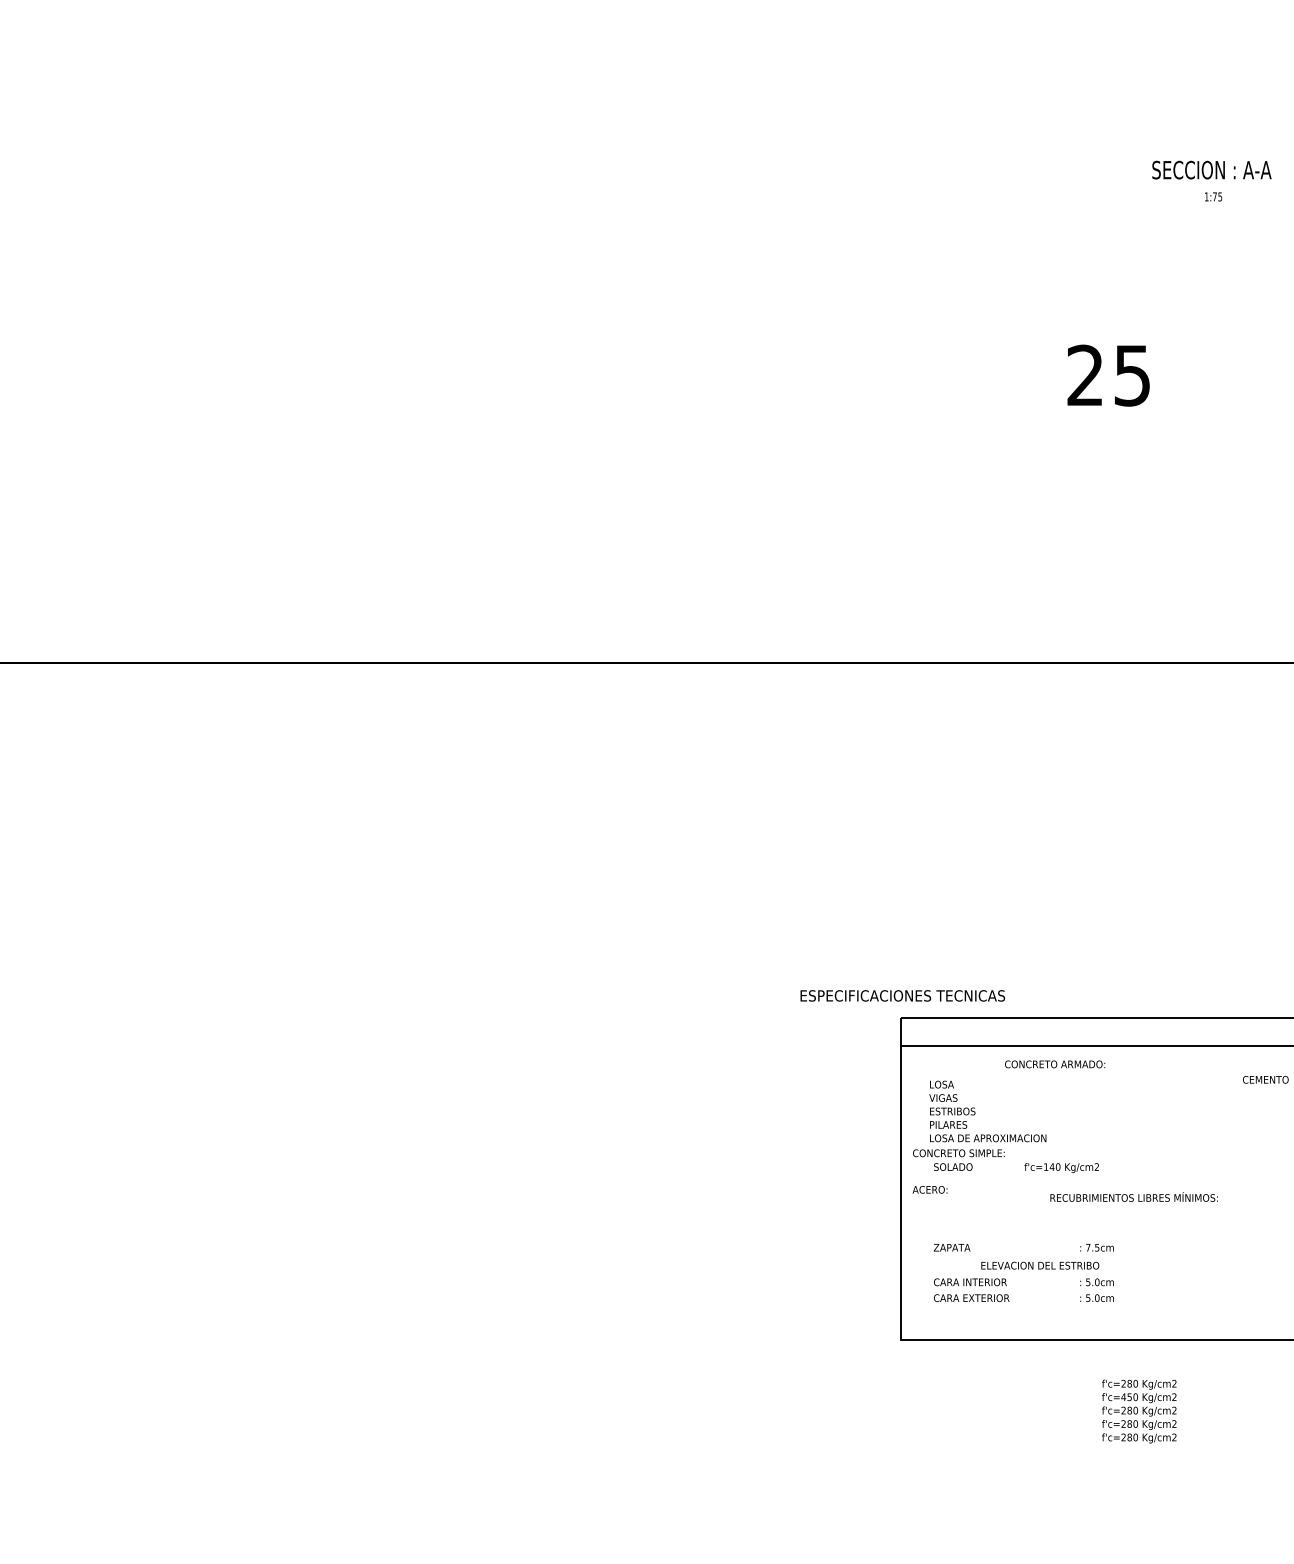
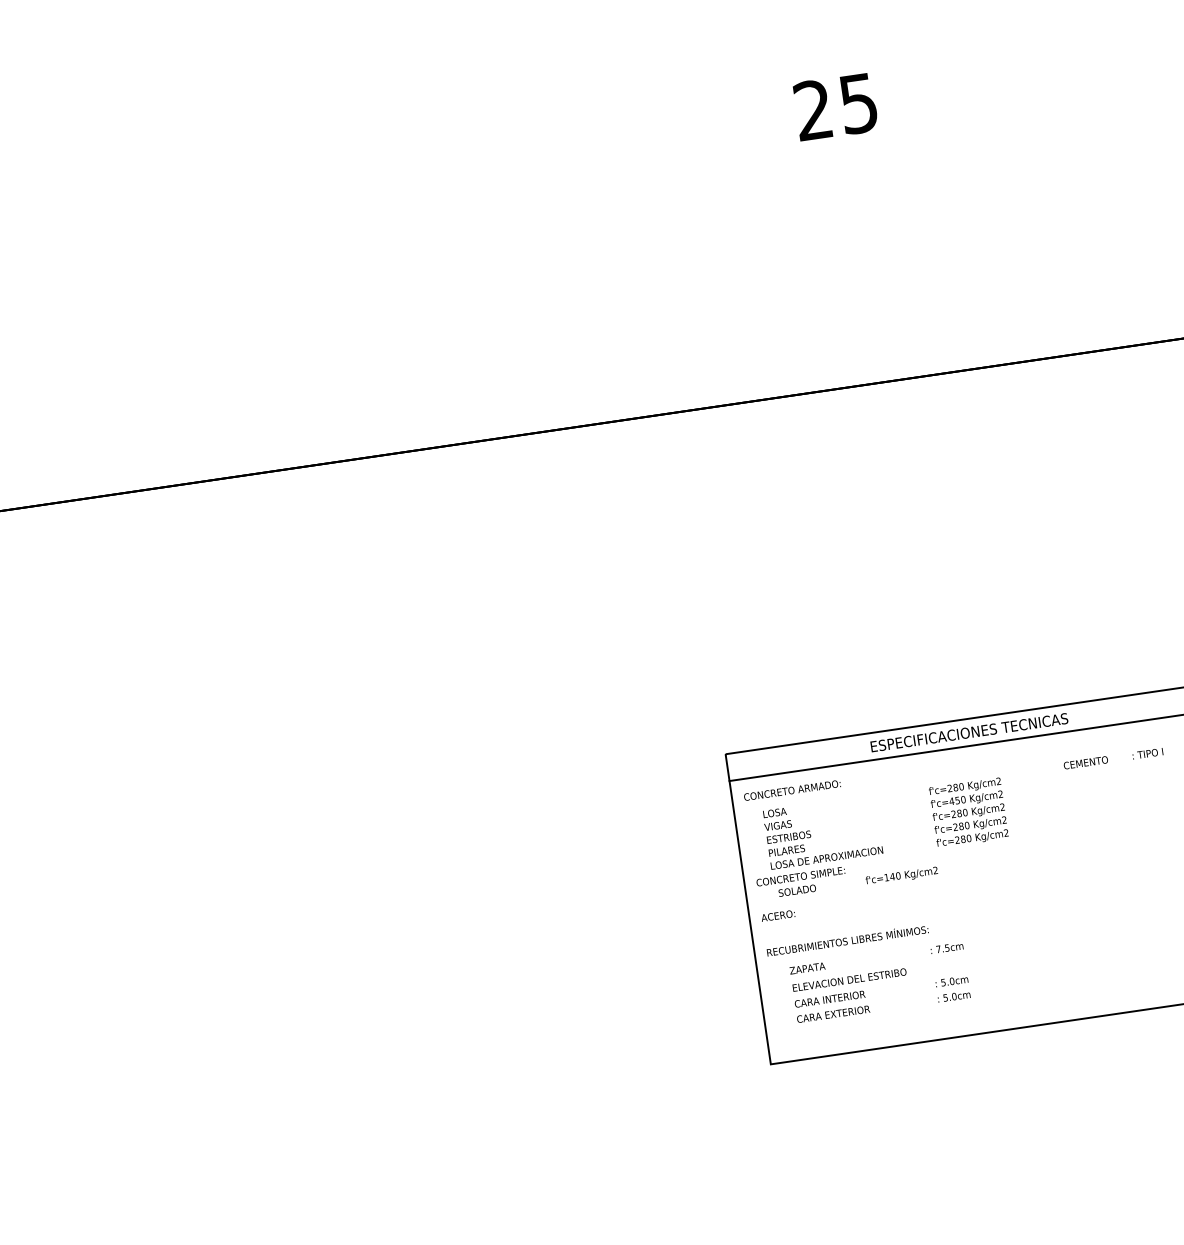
text: (902, 995) -> (969, 732), moved
text: (1055, 1064) -> (792, 790), moved
text: (1133, 1196) -> (847, 939), moved
text: (1040, 1265) -> (849, 979), moved
text: (1139, 1411) -> (969, 812), moved

